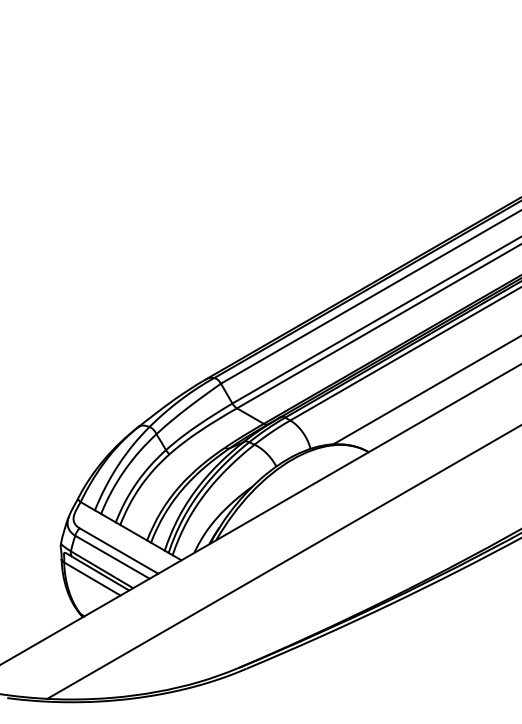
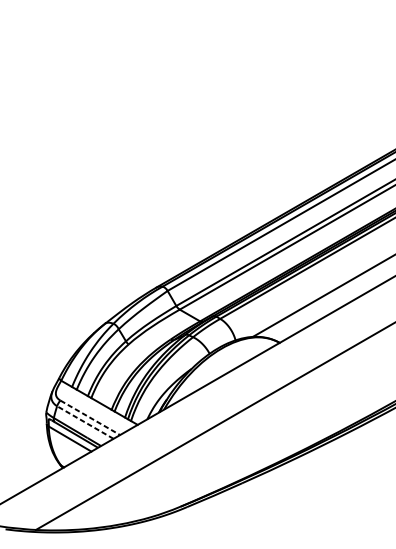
line: (119, 551) -> (90, 418), solid -> dashed
line: (112, 557) -> (85, 422), solid -> dashed

